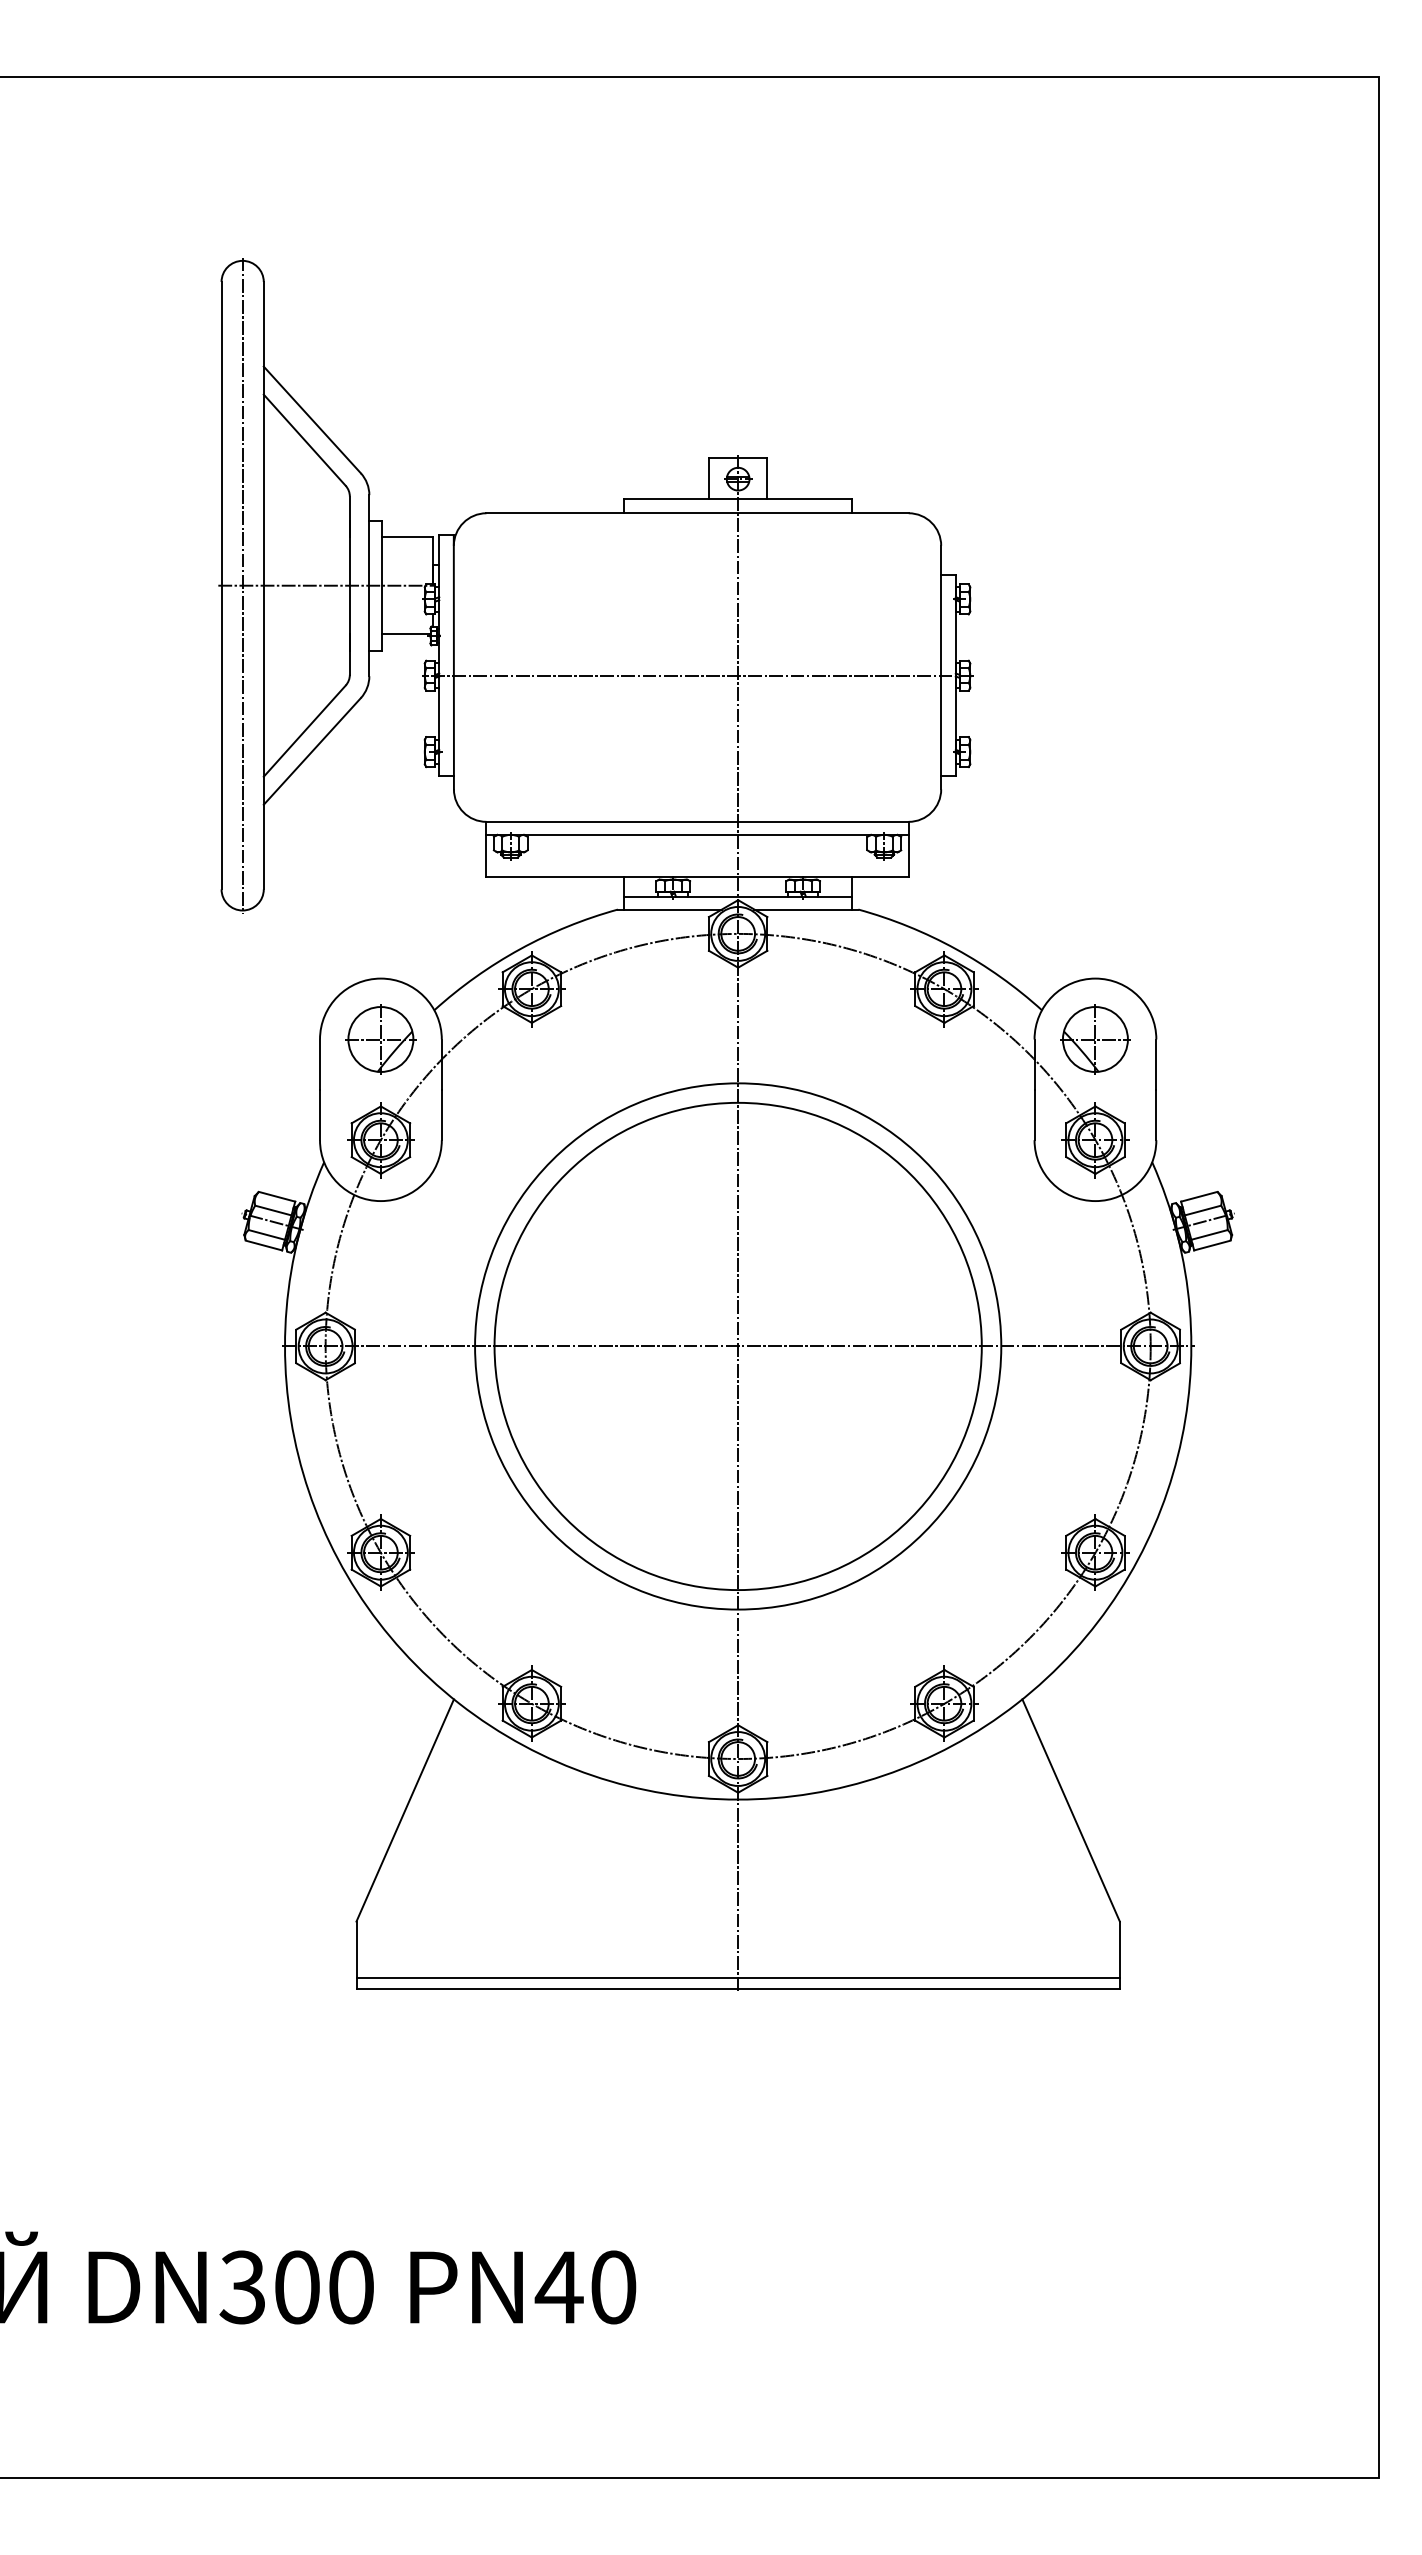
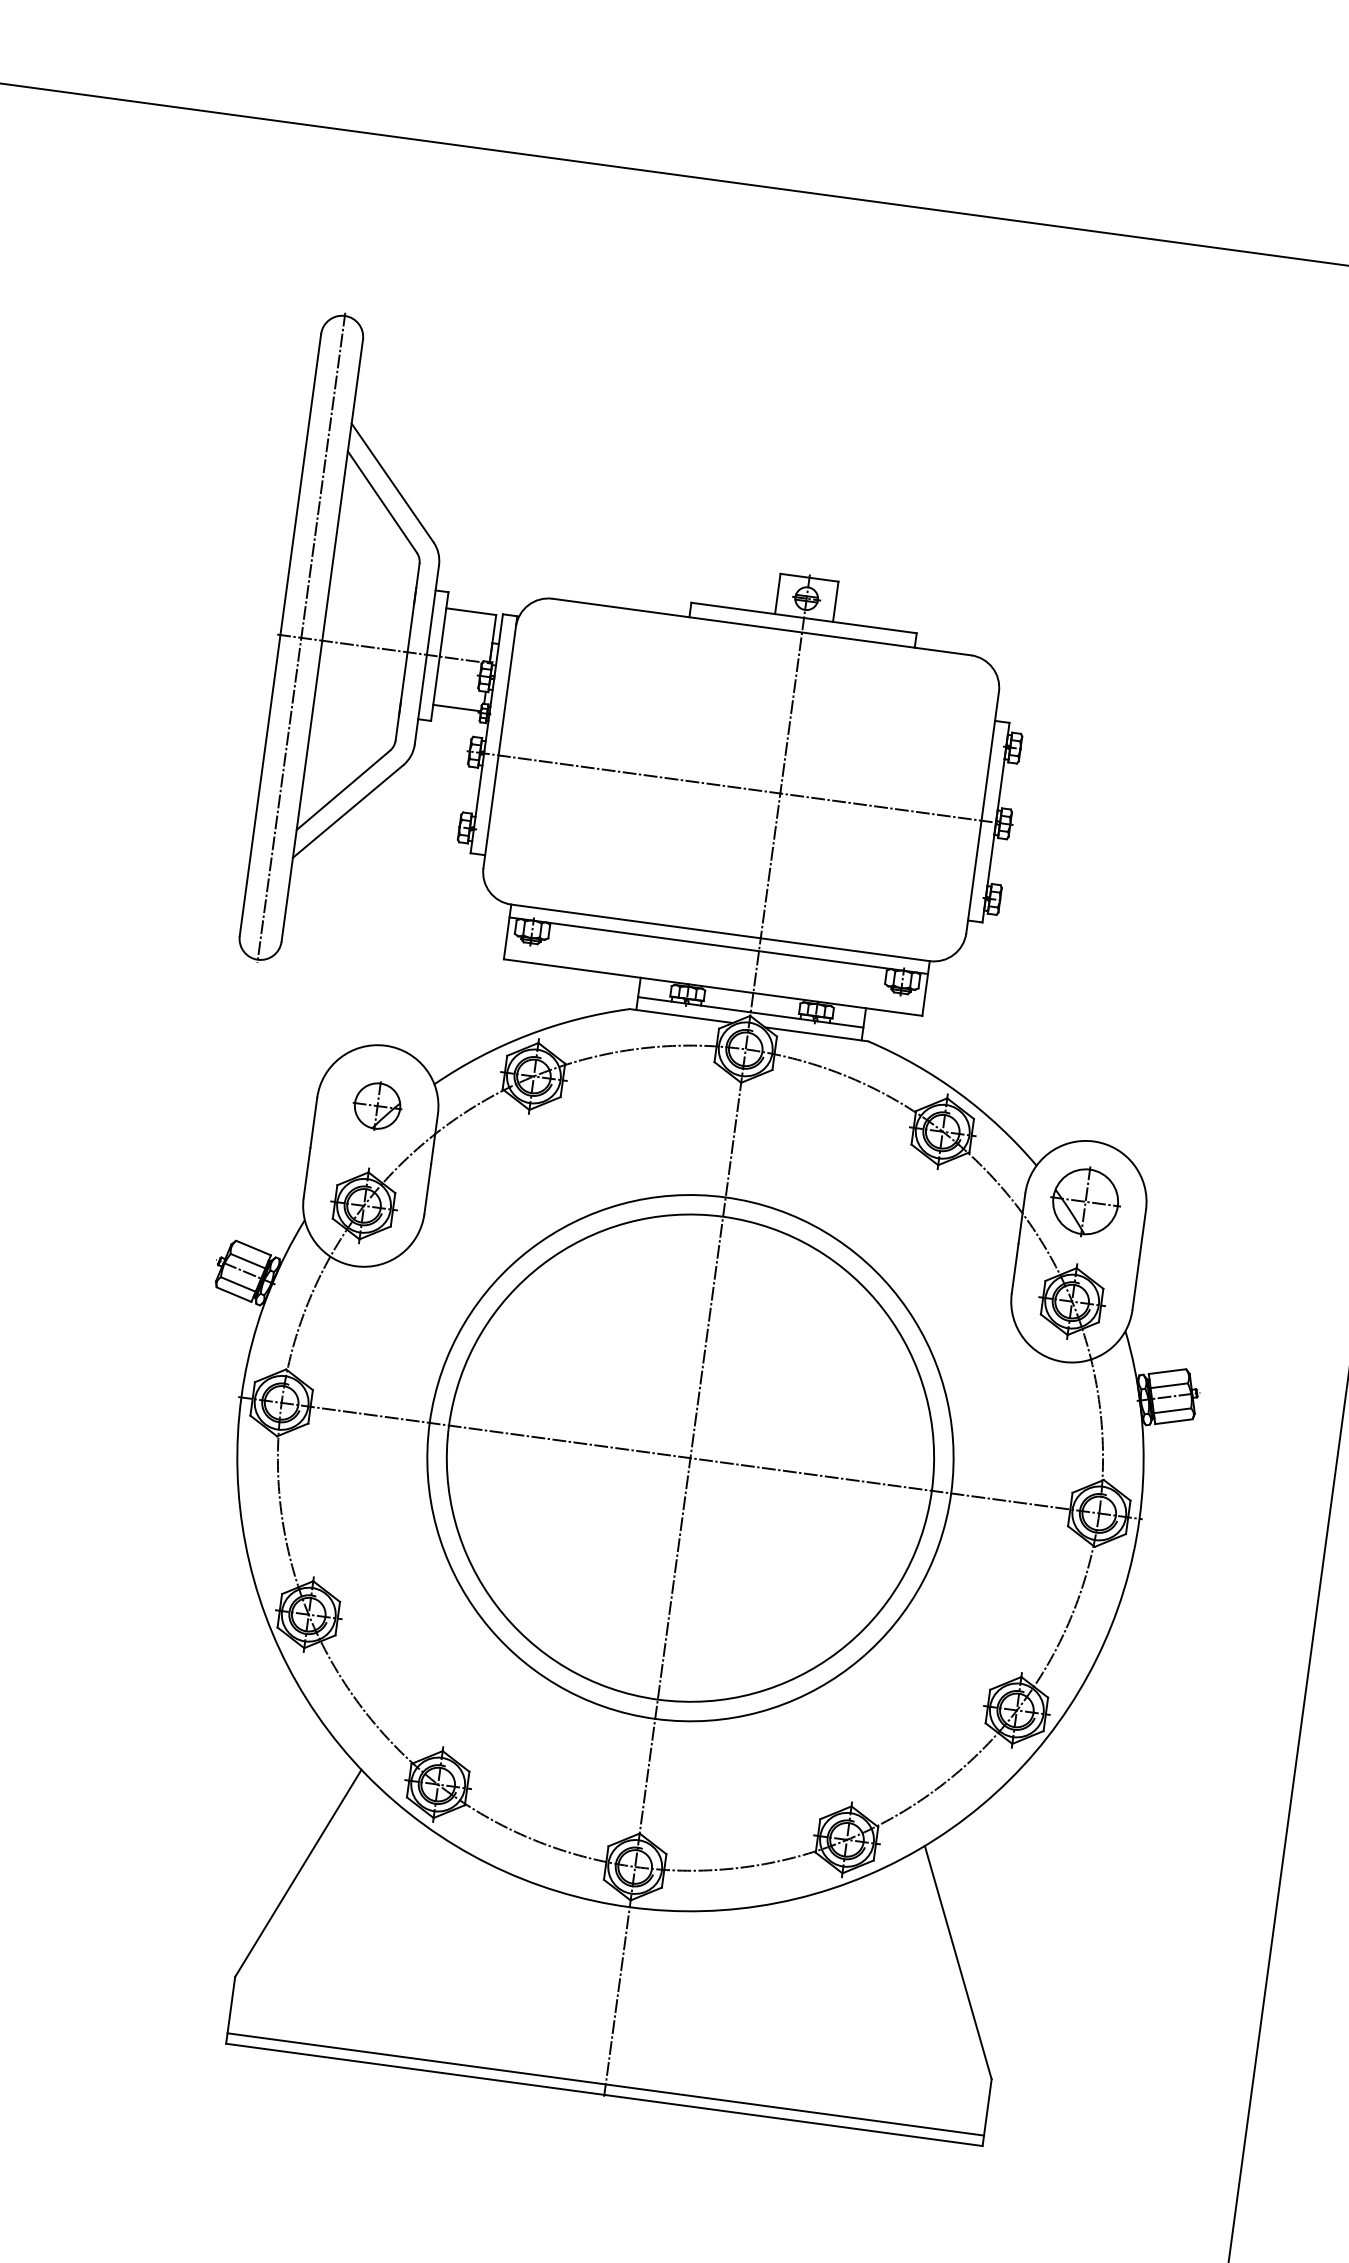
part: (380, 1039) -> (377, 1106), size x0.7

